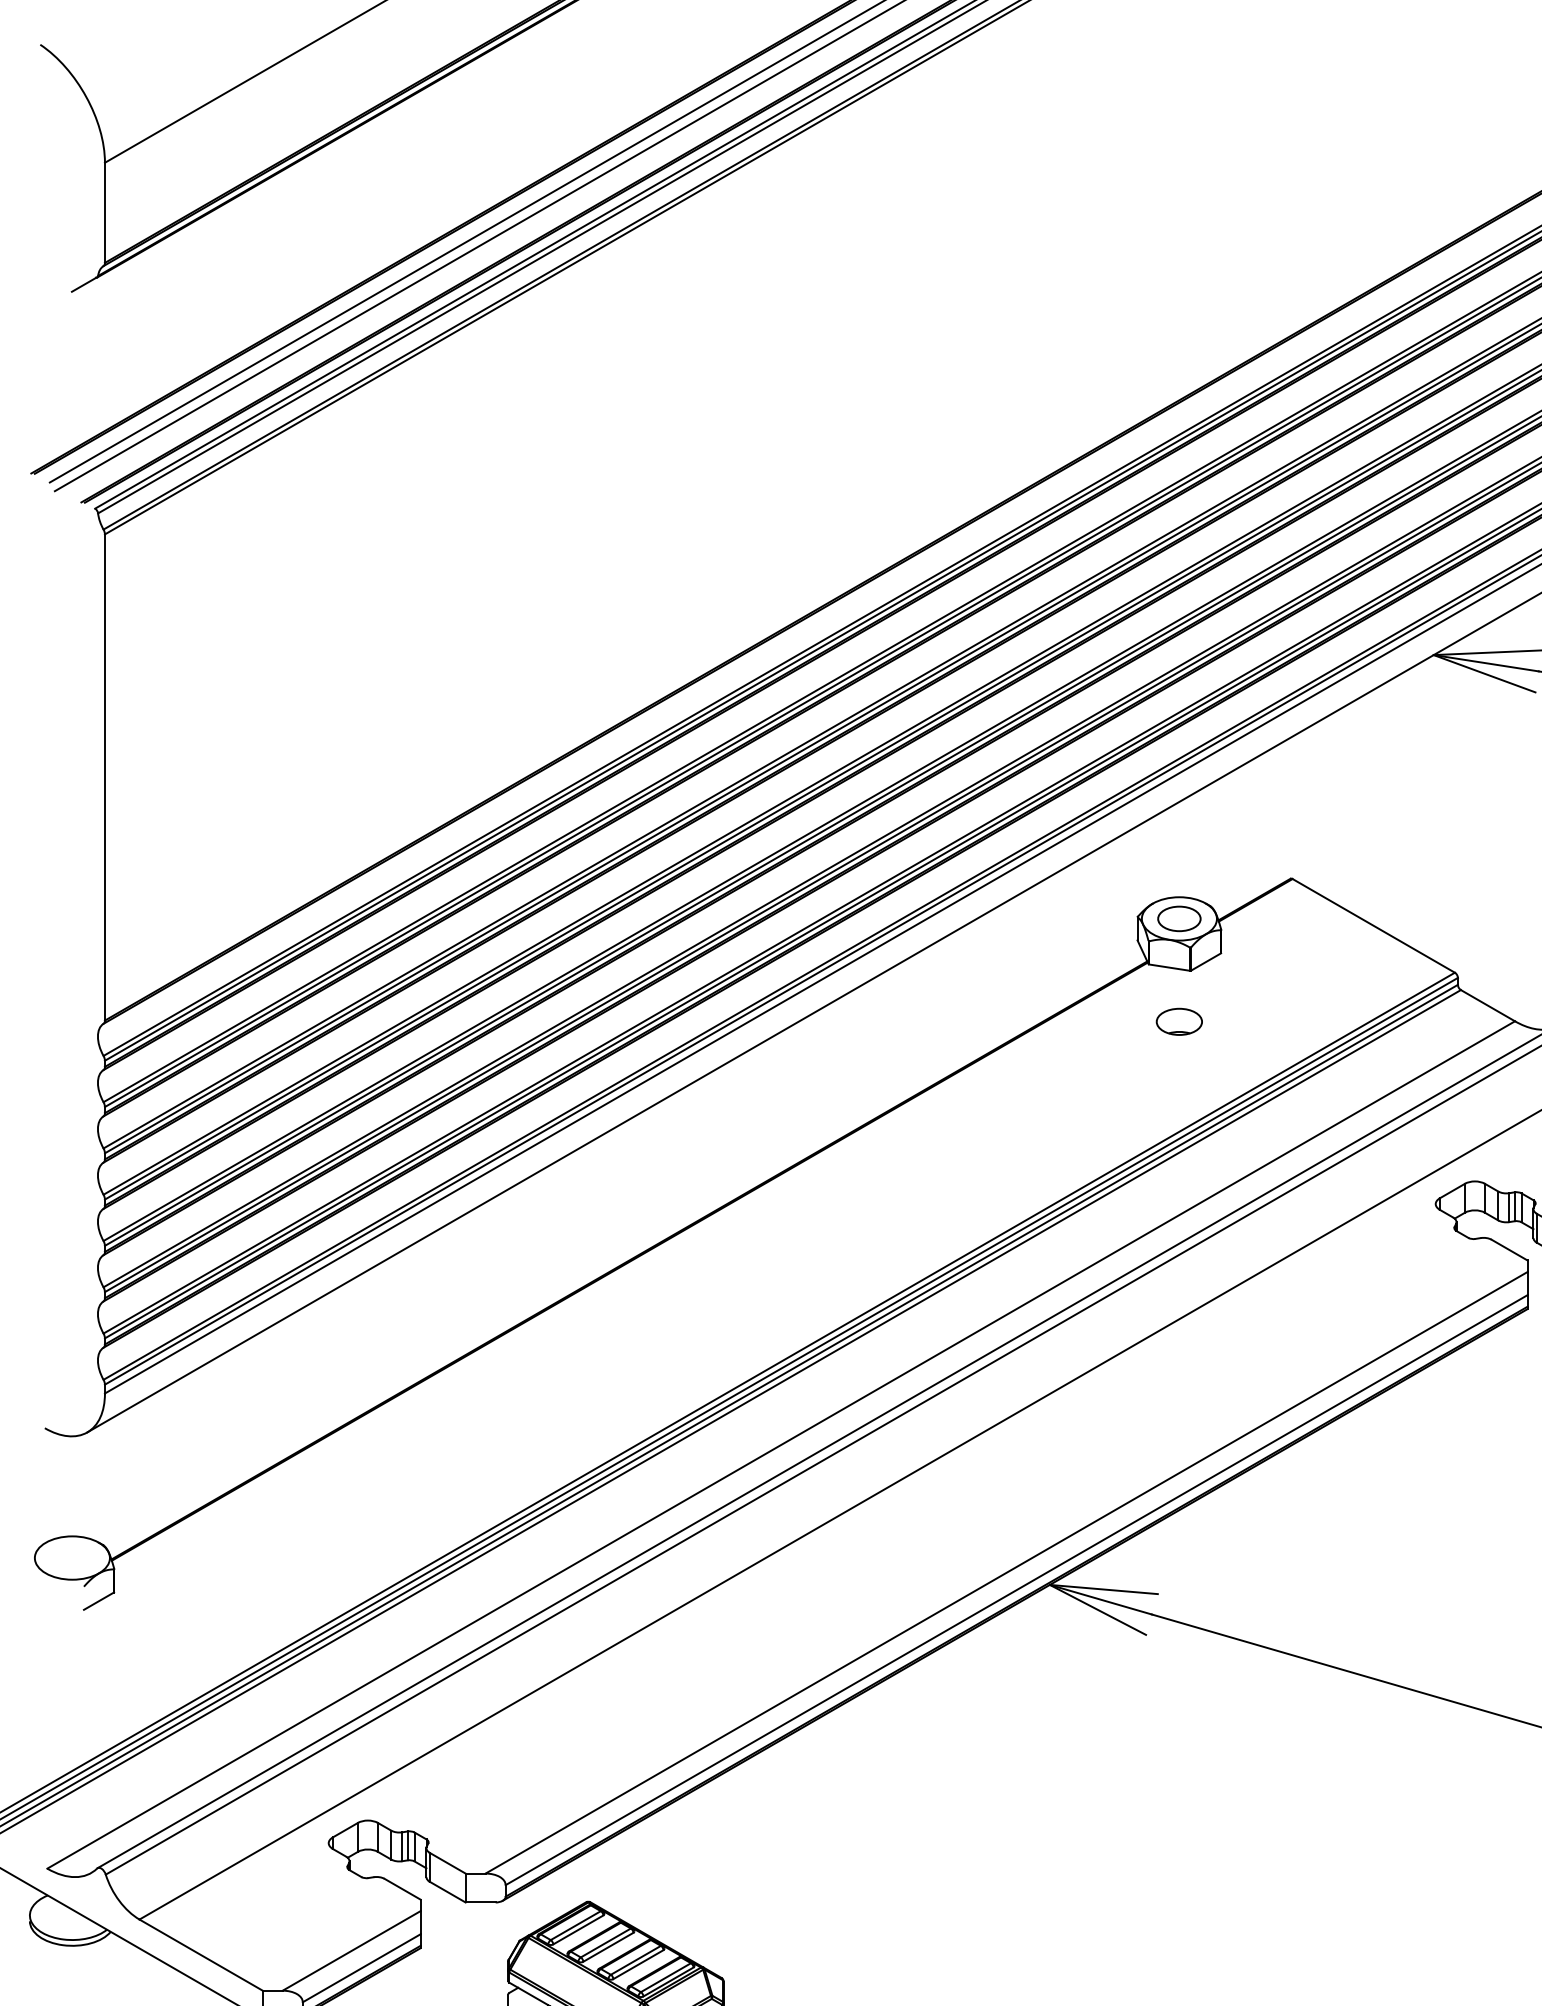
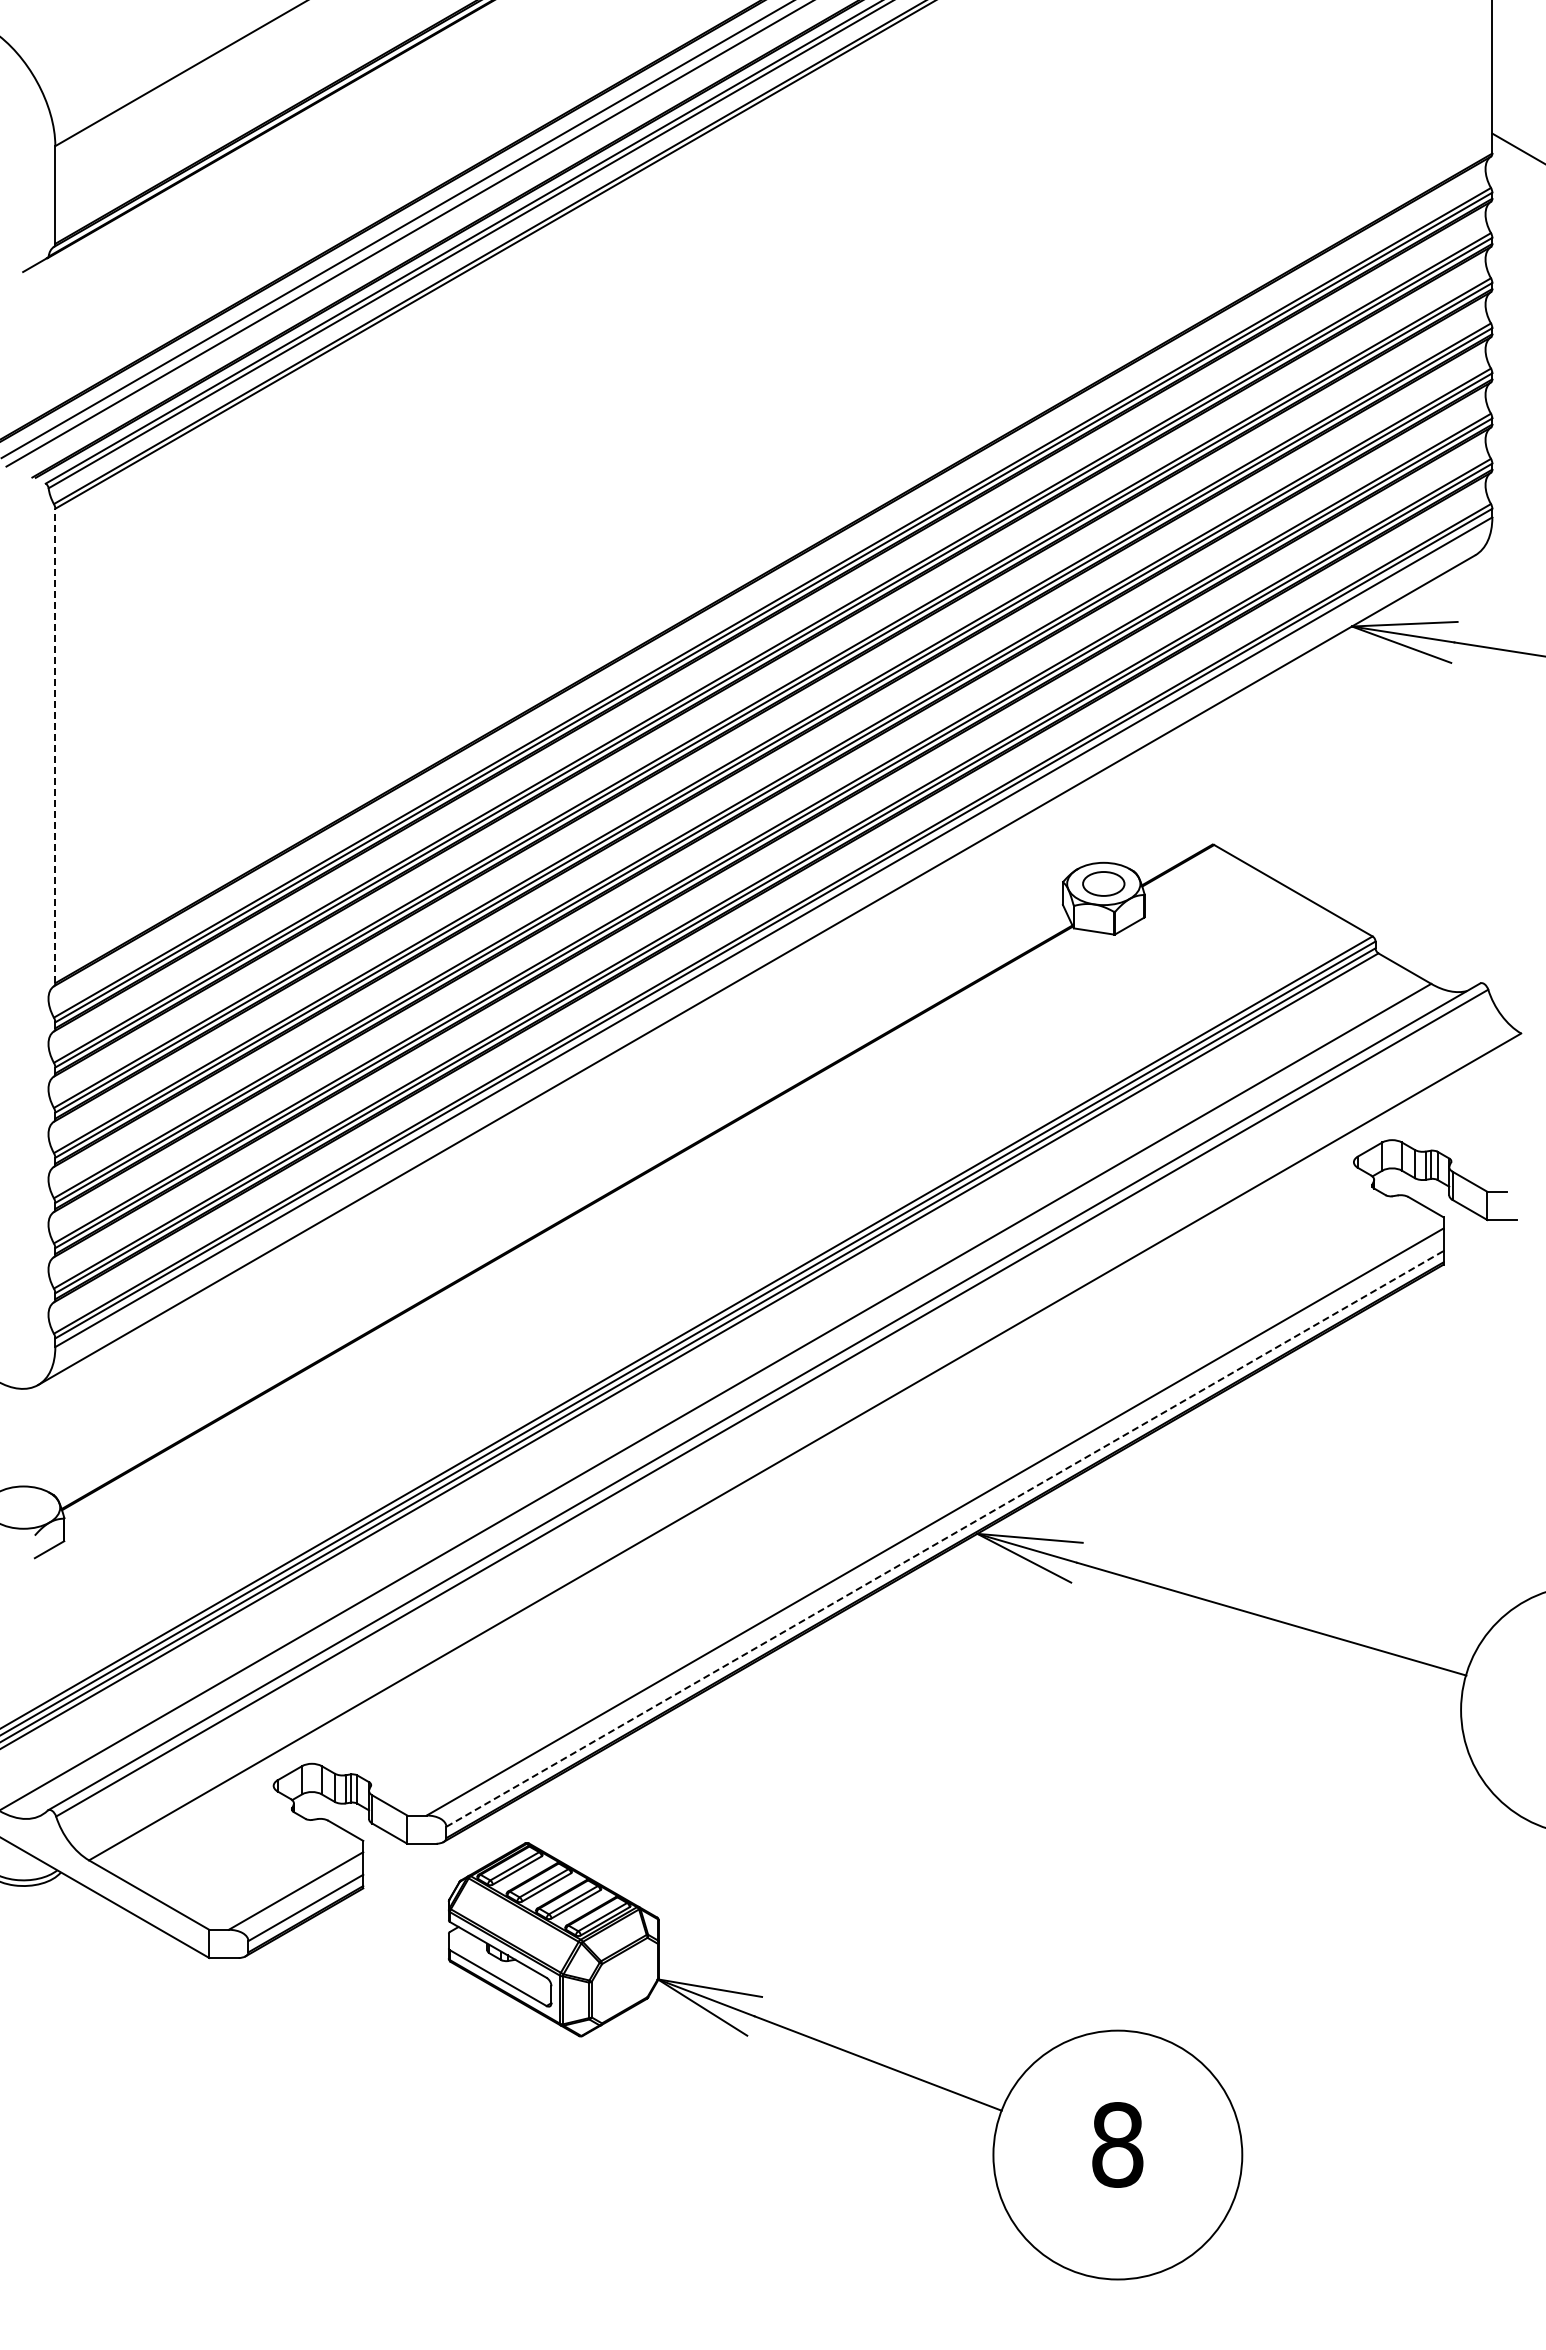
line: (105, 777) -> (55, 745), solid -> dashed
part: (1179, 1021) -> (1103, 984), removed
line: (1016, 1589) -> (944, 1538), solid -> dashed

